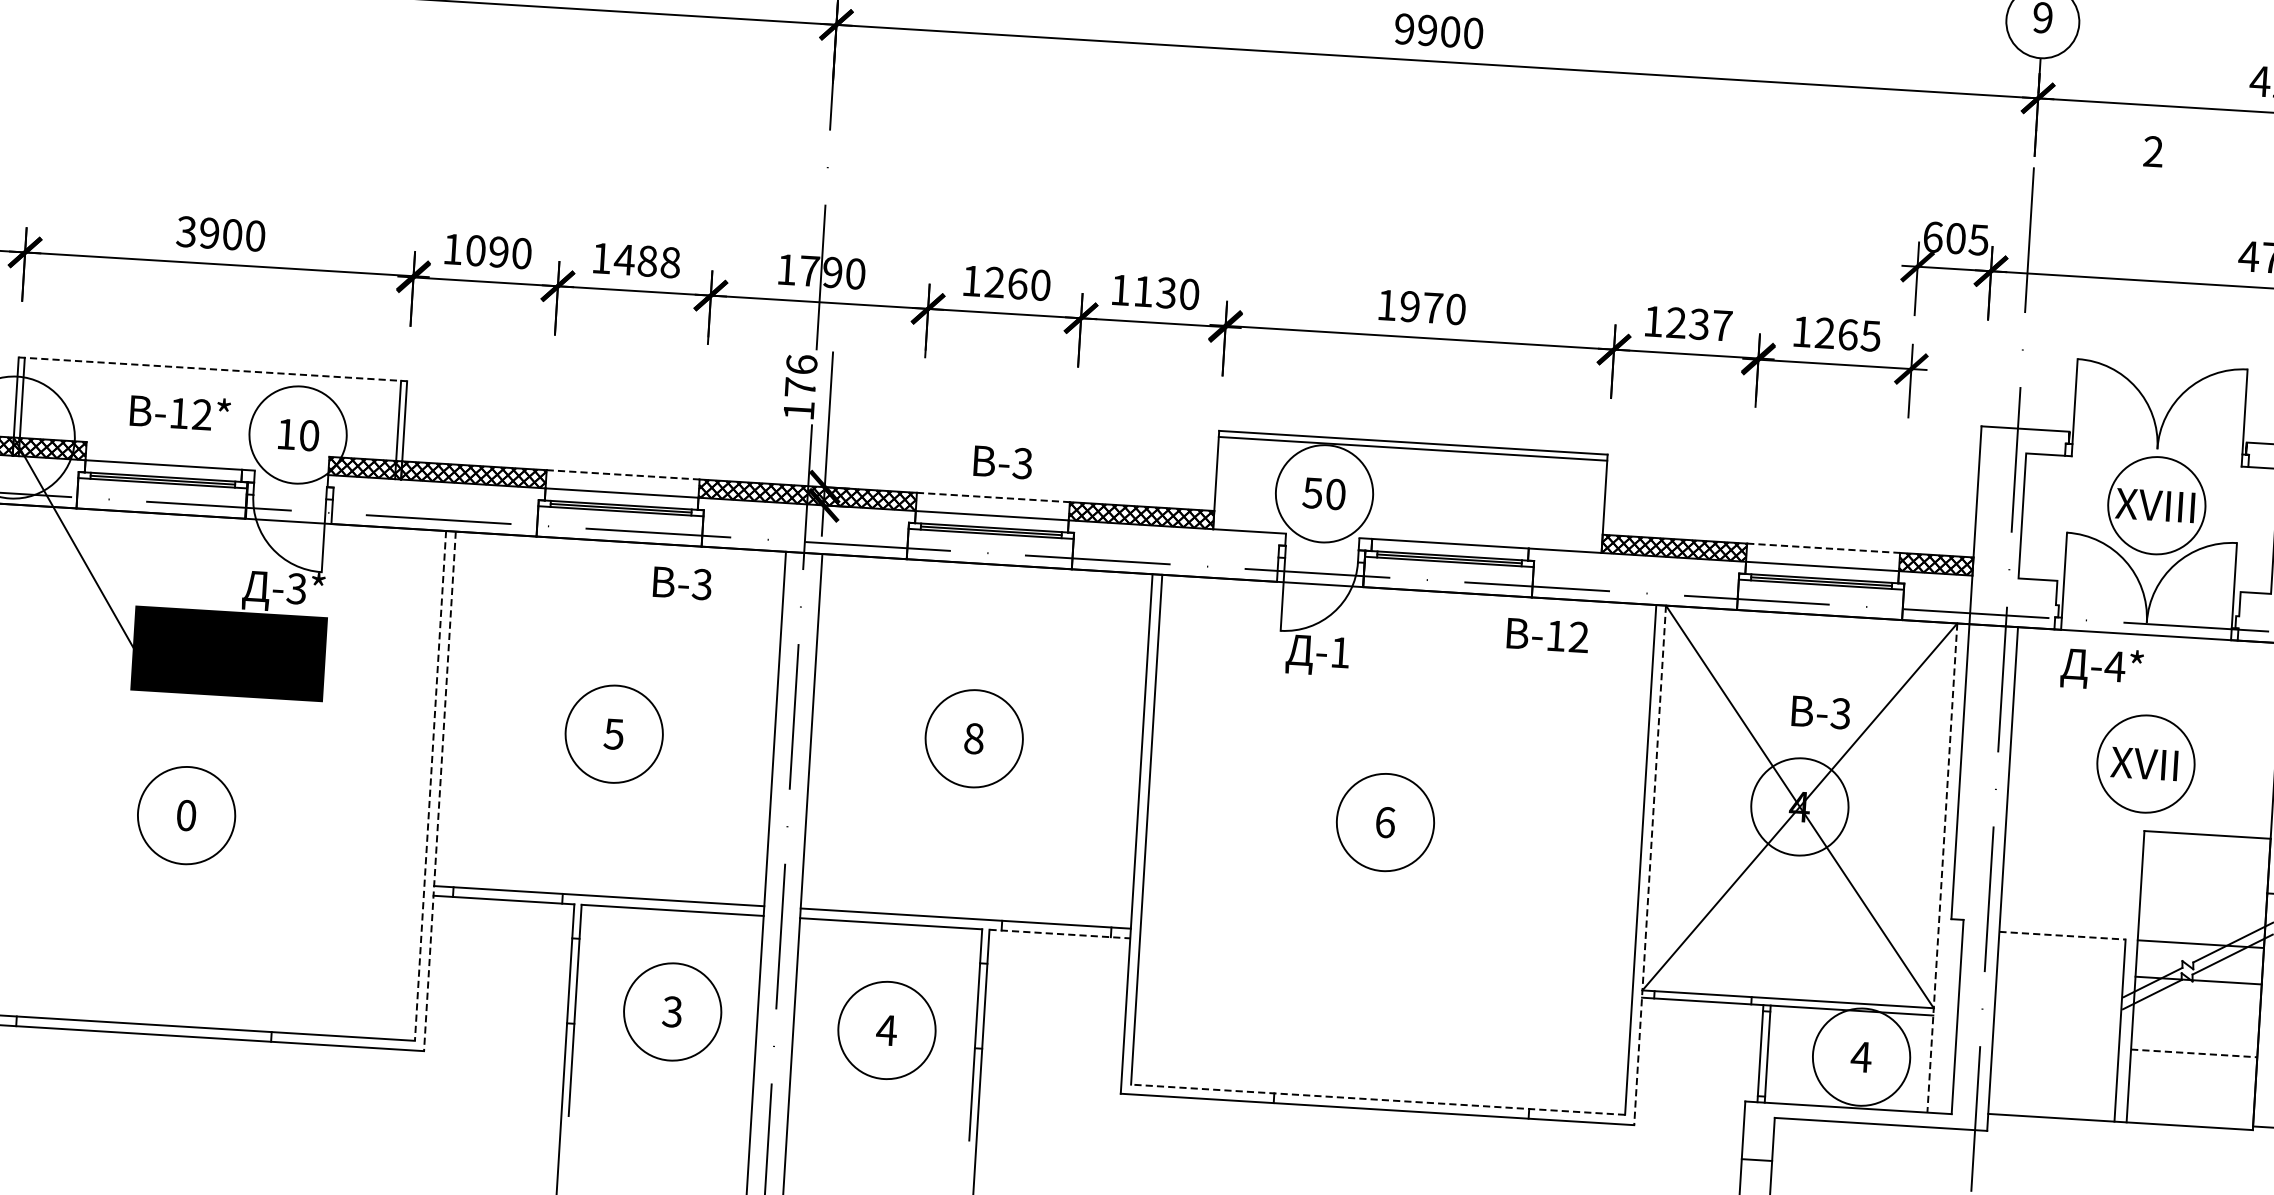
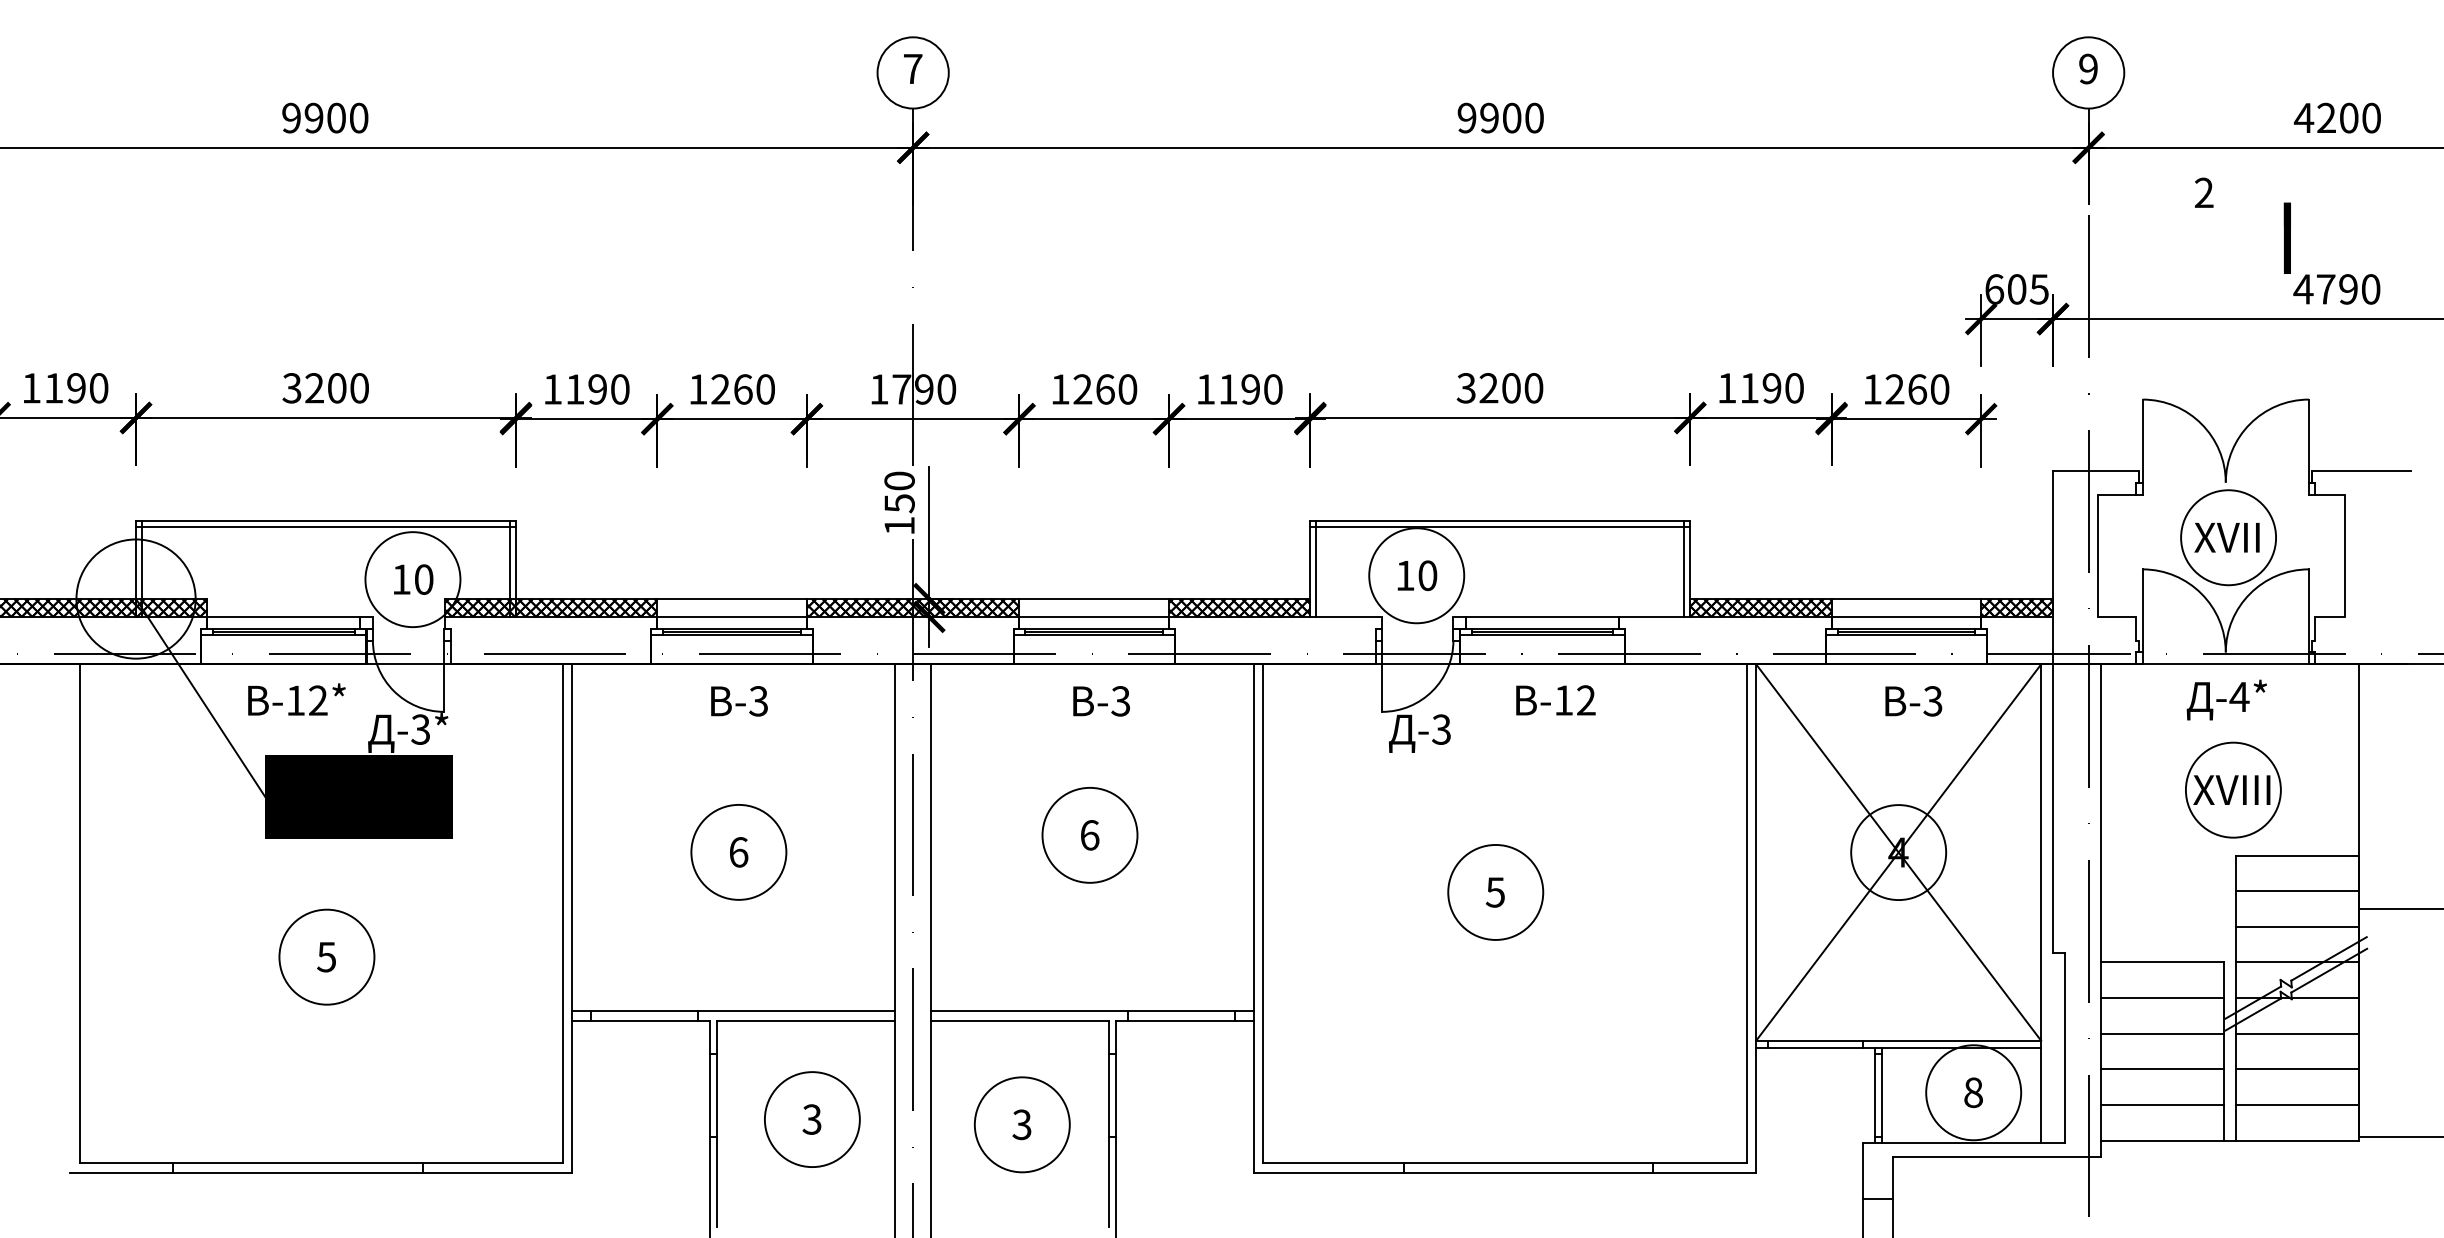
line: (2234, 202) -> (2286, 237), added
text: (209, 233) -> (314, 388), 3900 -> 3200
text: (476, 250) -> (575, 389), 1090 -> 1190
text: (646, 261) -> (742, 389), 1488 -> 1260
text: (1166, 293) -> (1250, 389), 1130 -> 1190
text: (1409, 306) -> (1488, 388), 1970 -> 3200
text: (1698, 324) -> (1771, 388), 1237 -> 1190
text: (1870, 336) -> (1939, 389), 1265 -> 1260
line: (213, 369) -> (326, 520), dashed -> solid
line: (213, 375) -> (326, 526), added
text: (800, 376) -> (899, 492), 176 -> 150
text: (180, 412) -> (296, 699), moved
text: (1002, 462) -> (1101, 701), moved
line: (623, 475) -> (732, 599), dashed -> solid
line: (1222, 480) -> (1316, 568), added
text: (1311, 493) -> (1404, 576), 50 -> 10
line: (993, 497) -> (1094, 599), dashed -> solid
line: (1598, 503) -> (1684, 568), added
text: (2154, 505) -> (2226, 537), XVIII -> XVII
line: (1823, 548) -> (1906, 599), dashed -> solid
text: (682, 583) -> (739, 701), moved
text: (1547, 635) -> (1555, 700), moved
text: (1340, 652) -> (1441, 729), -1 -> -3
text: (2101, 668) -> (2226, 699), moved
text: (1820, 712) -> (1913, 701), moved
text: (613, 734) -> (738, 852), 5 -> 6
text: (973, 738) -> (1089, 835), 8 -> 6
text: (2144, 763) -> (2231, 789), XVII -> XVIII
line: (430, 786) -> (562, 914), dashed -> solid
line: (440, 791) -> (572, 918), dashed -> solid
text: (186, 814) -> (326, 956), 0 -> 5
text: (1385, 822) -> (1495, 892), 6 -> 5
line: (1650, 865) -> (1756, 918), dashed -> solid
line: (1942, 868) -> (2041, 904), dashed -> solid
line: (2205, 871) -> (2297, 891), added
line: (2202, 907) -> (2297, 926), added
line: (1060, 934) -> (1185, 1020), dashed -> solid
line: (2062, 935) -> (2162, 962), dashed -> solid
line: (2060, 972) -> (2162, 998), added
line: (2058, 1008) -> (2162, 1033), added
line: (2196, 1016) -> (2297, 1033), added
text: (886, 1030) -> (1021, 1124), 4 -> 3
line: (2056, 1045) -> (2162, 1069), added
line: (2194, 1053) -> (2297, 1069), dashed -> solid
text: (1861, 1056) -> (1973, 1092), 4 -> 8
line: (2053, 1080) -> (2162, 1104), added
line: (2191, 1089) -> (2297, 1104), added
line: (1378, 1100) -> (1505, 1163), dashed -> solid

